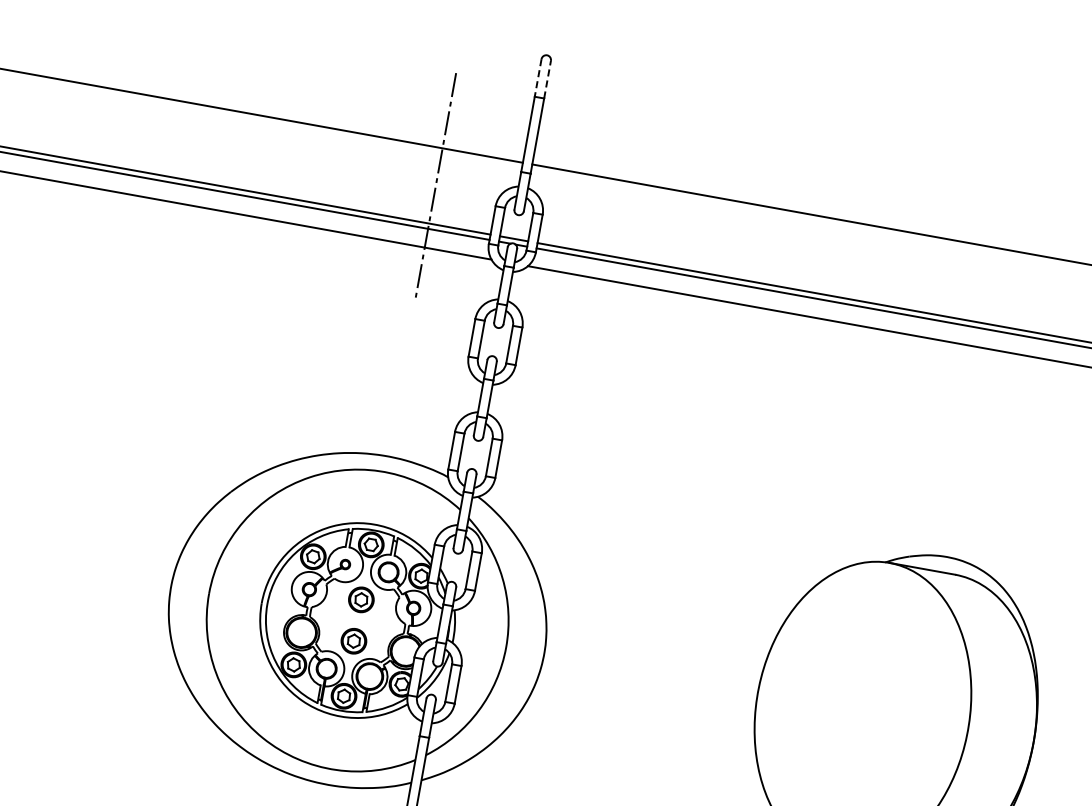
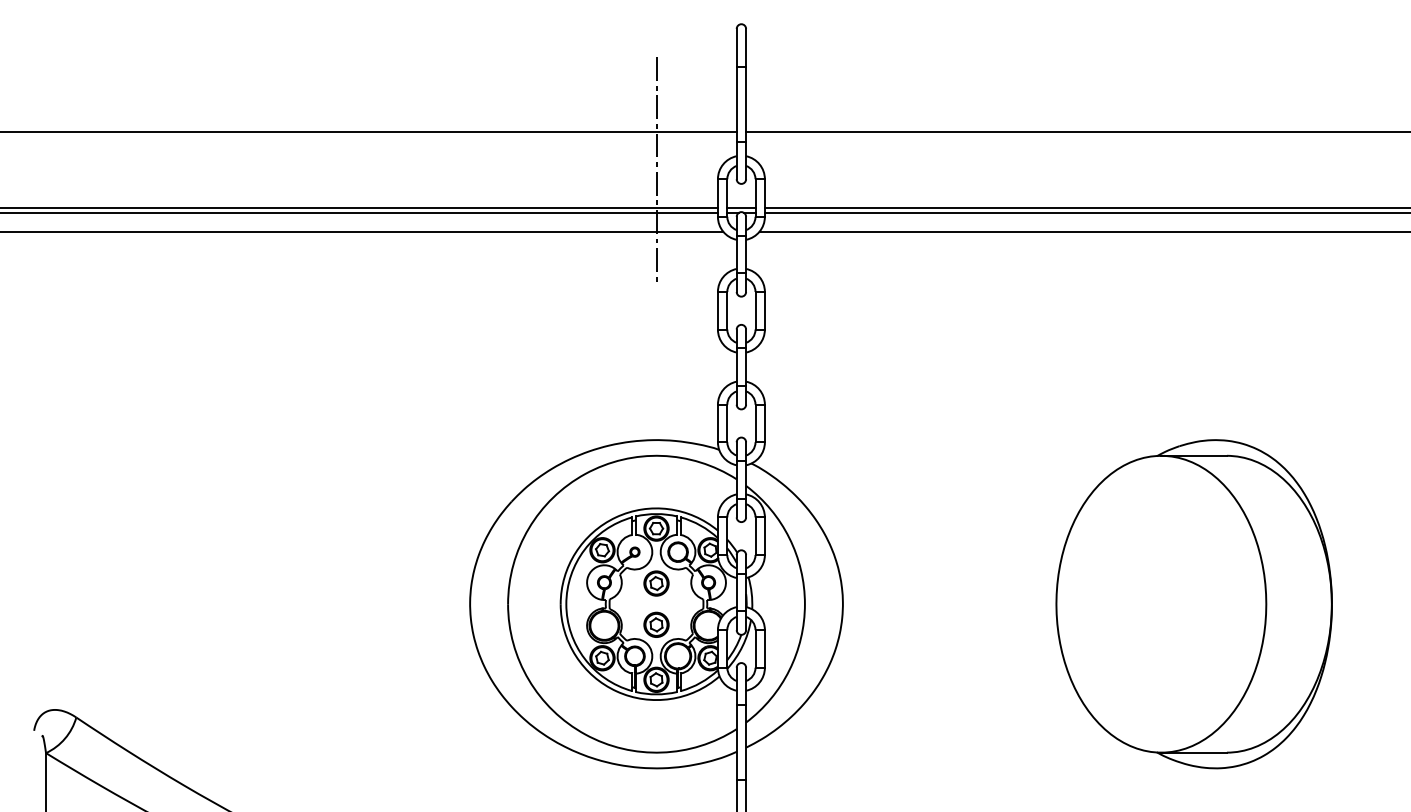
line: (537, 77) -> (736, 47), dashed -> solid
line: (547, 79) -> (746, 47), dashed -> solid

